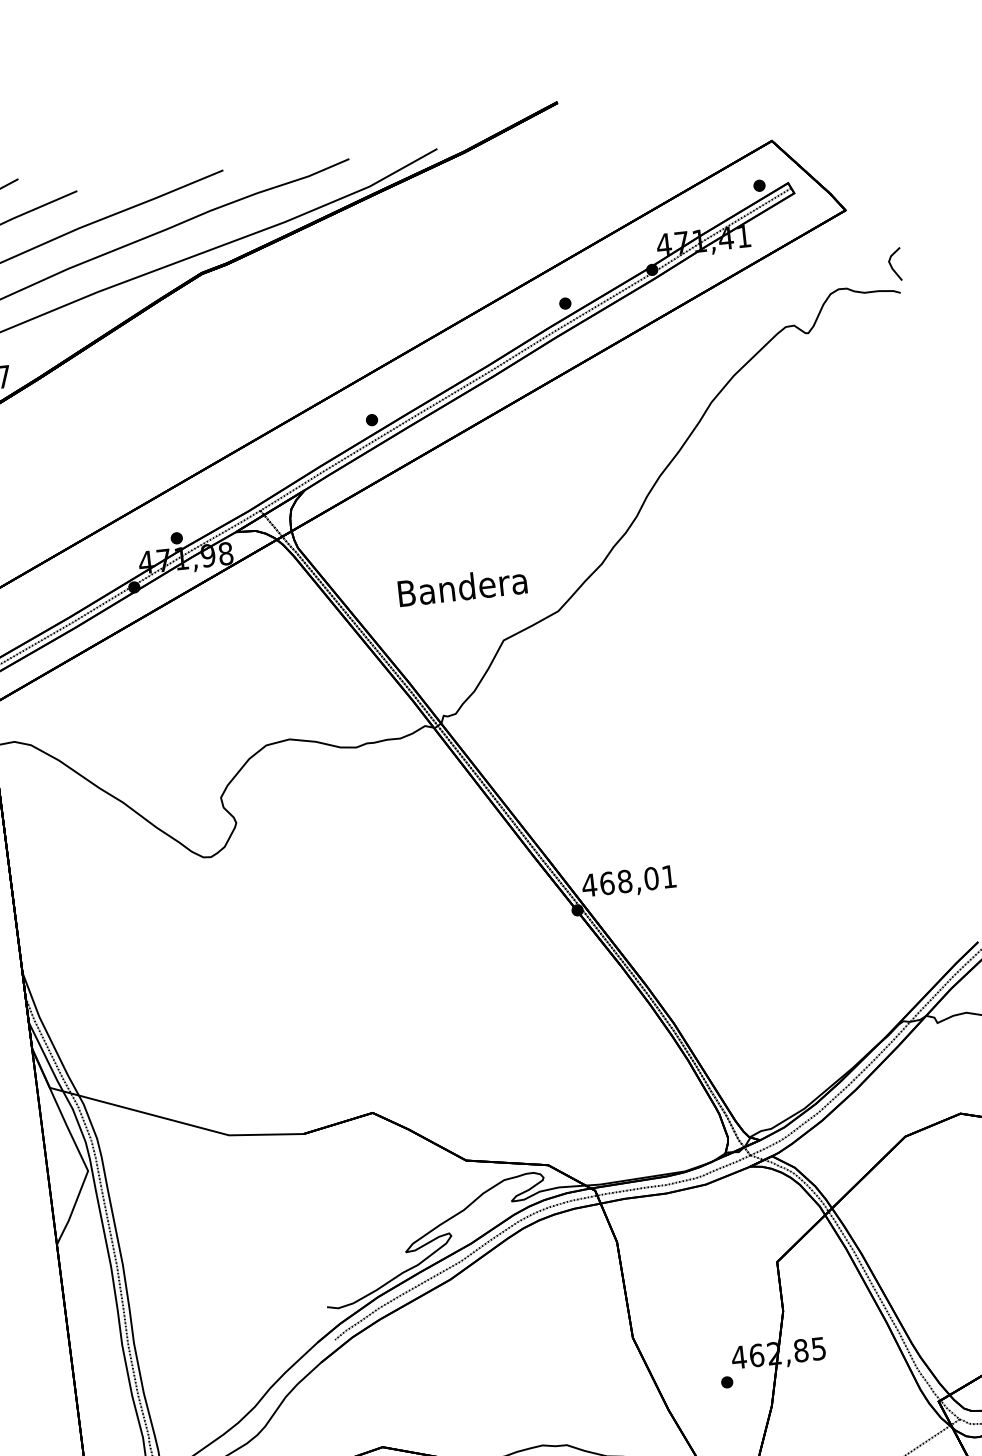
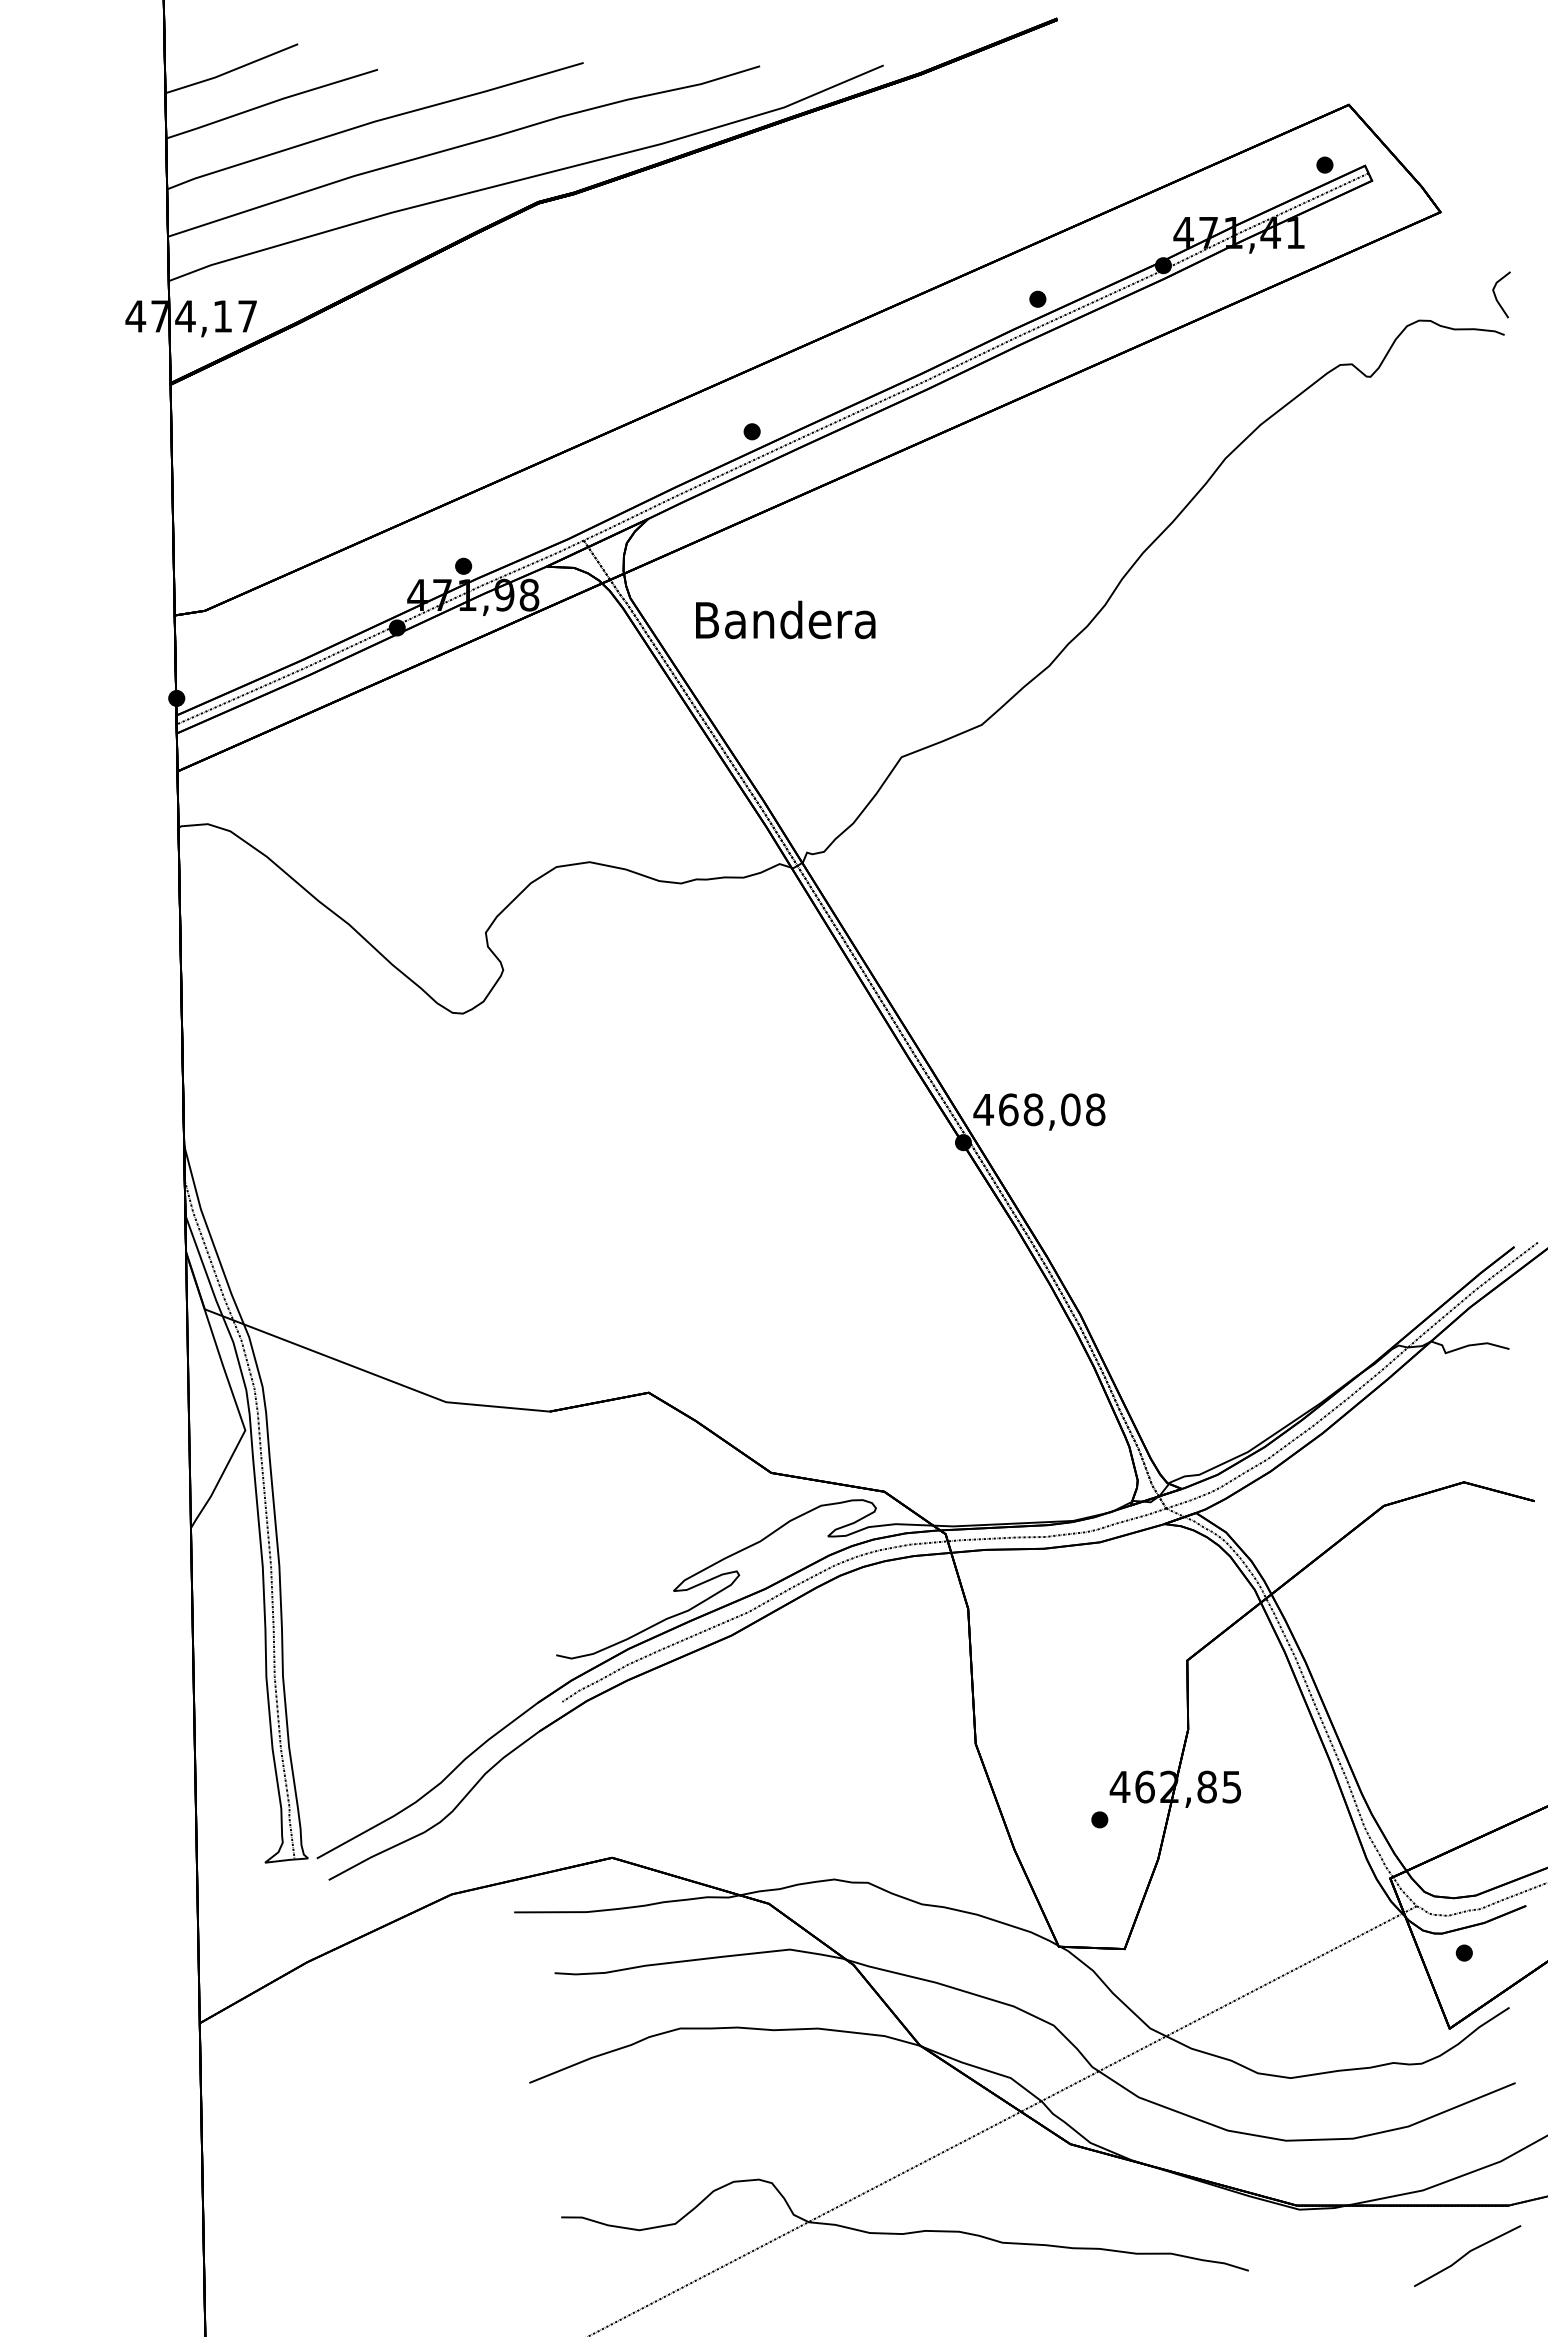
text: (462, 586) -> (785, 619), moved
text: (669, 876) -> (1095, 1109), 468,01 -> 468,08

